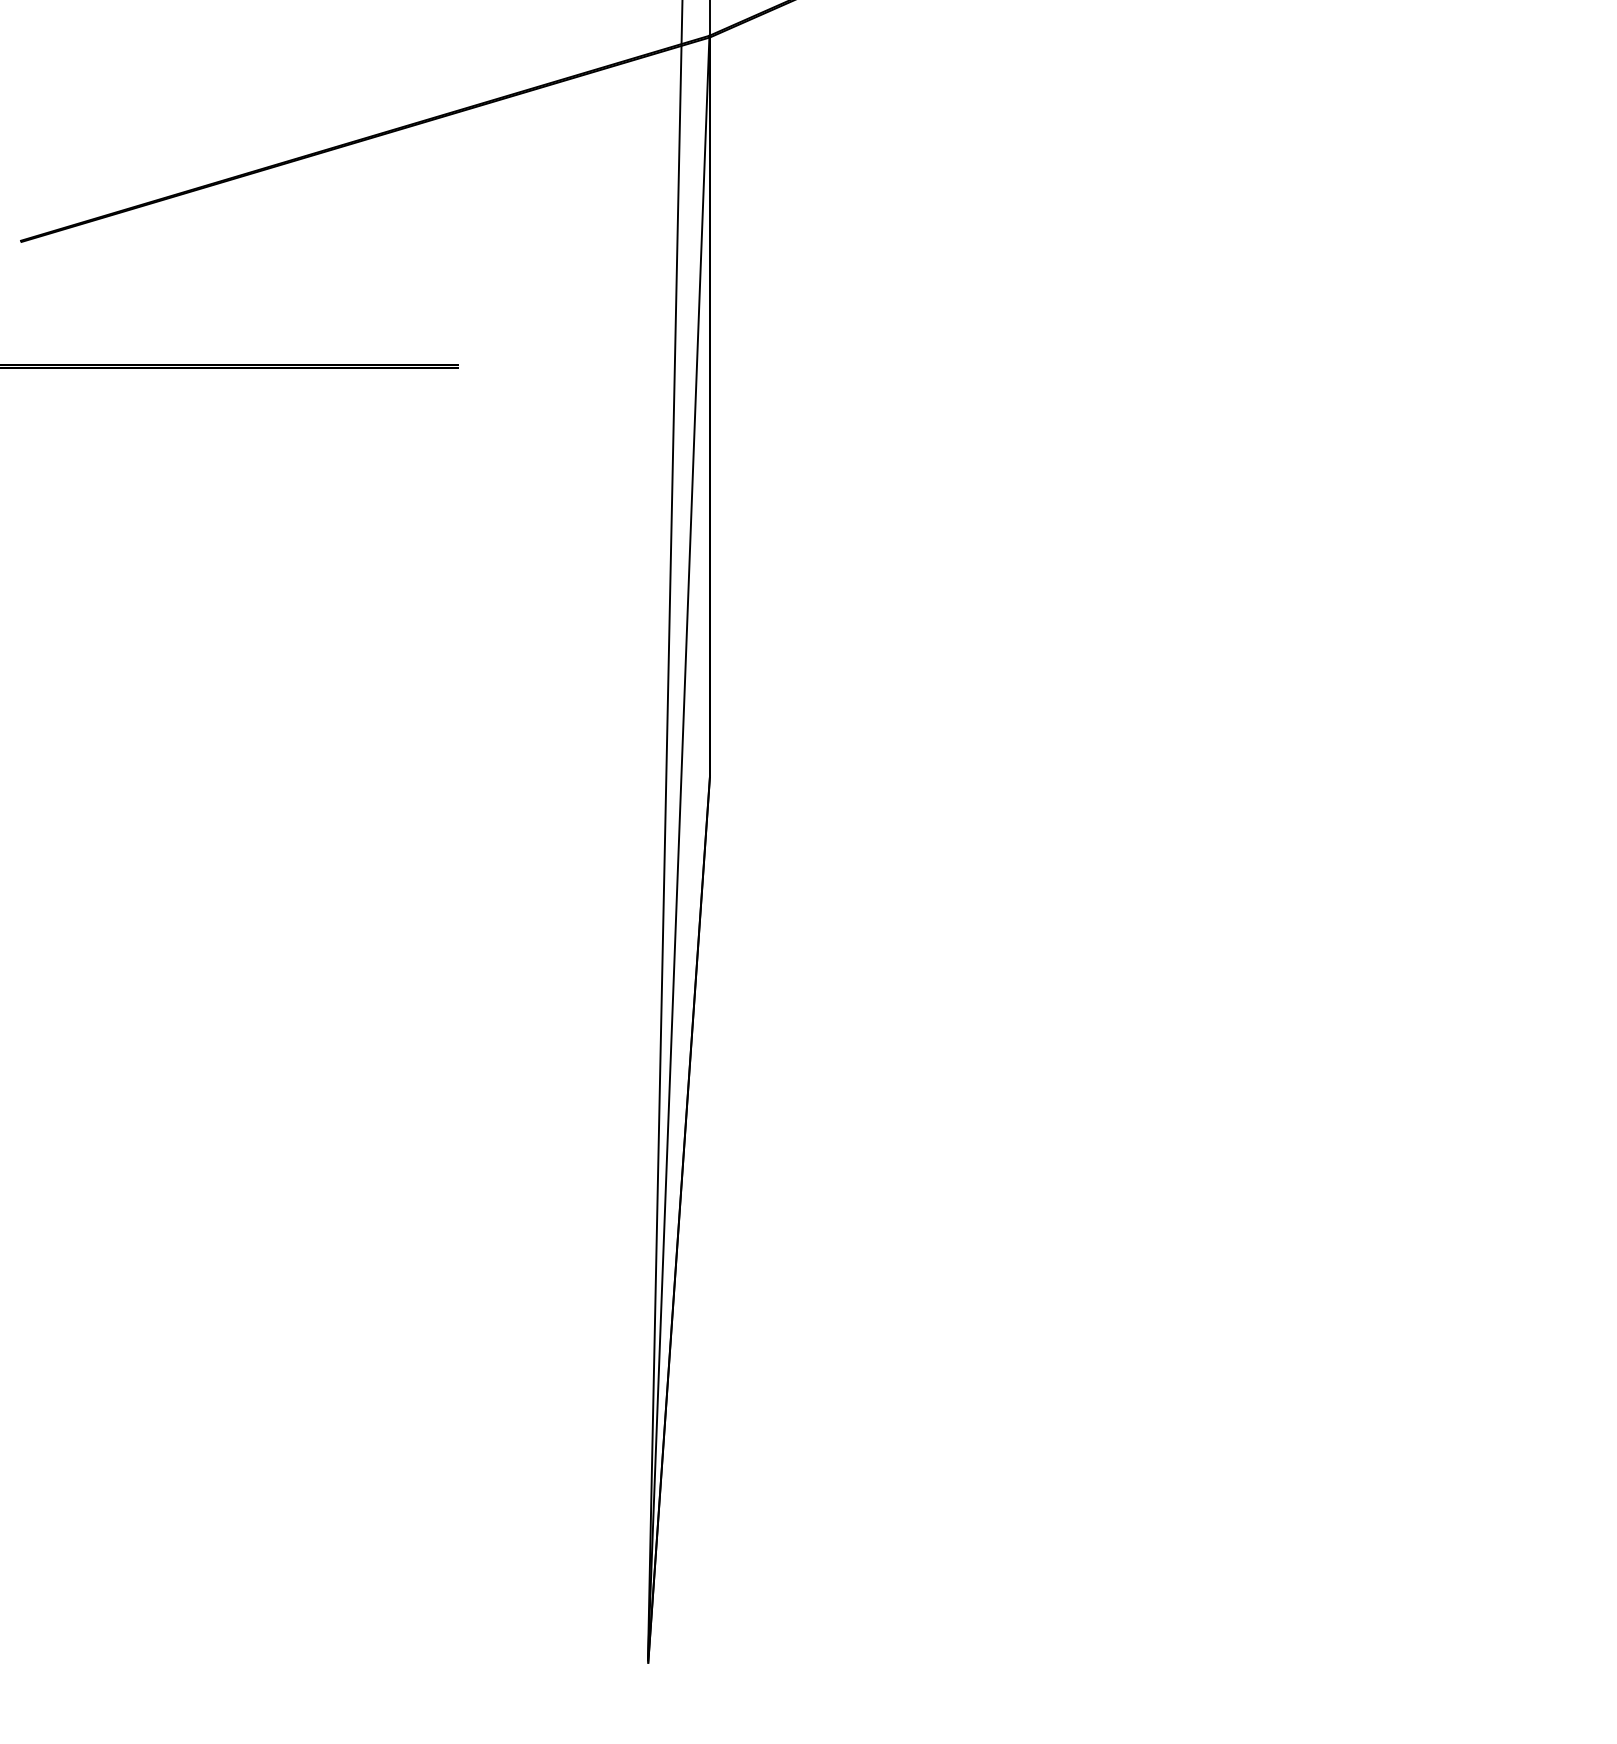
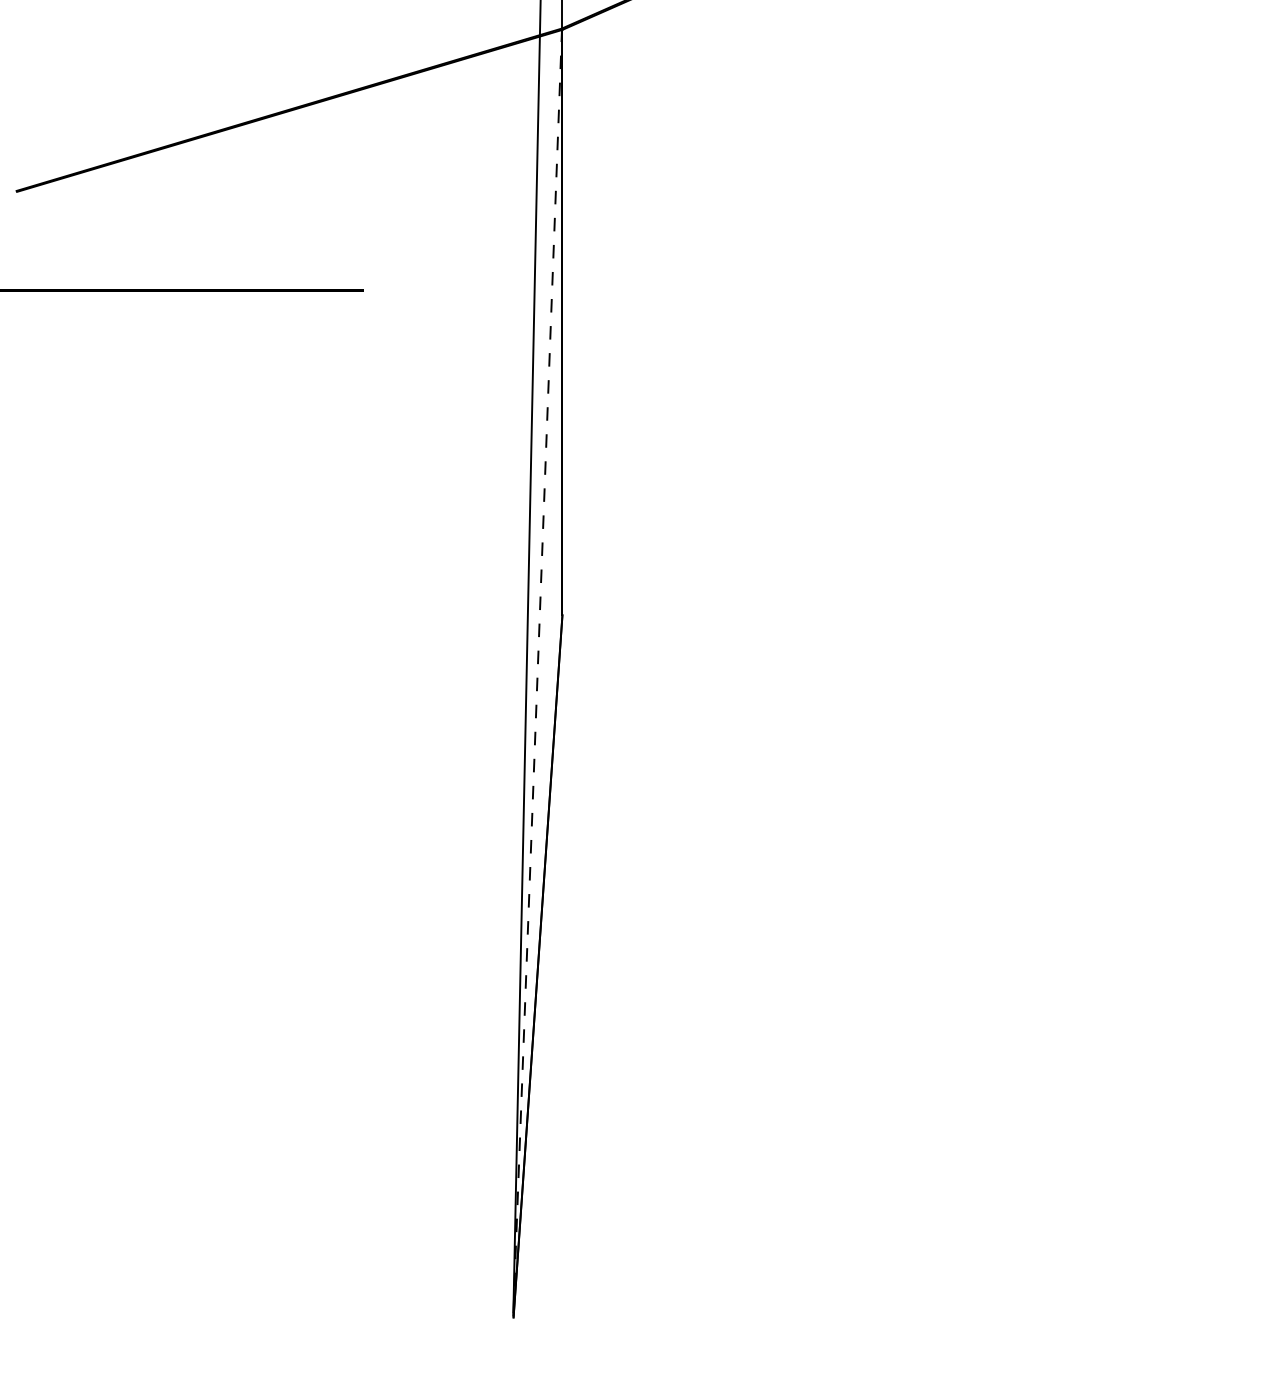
line: (678, 848) -> (537, 672), solid -> dashed

